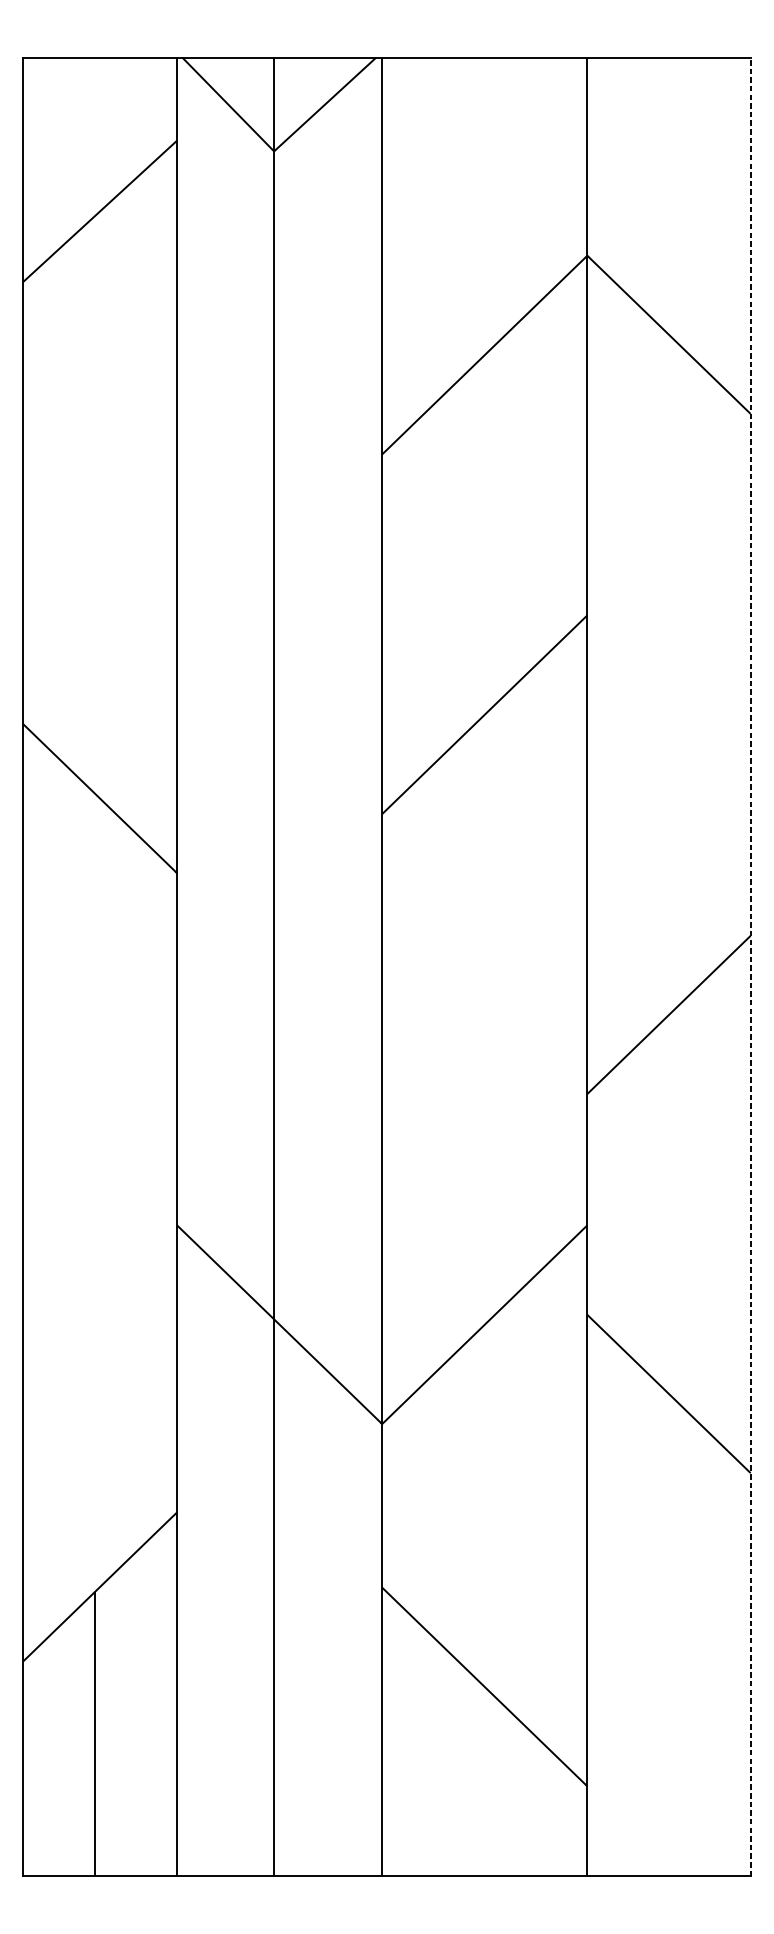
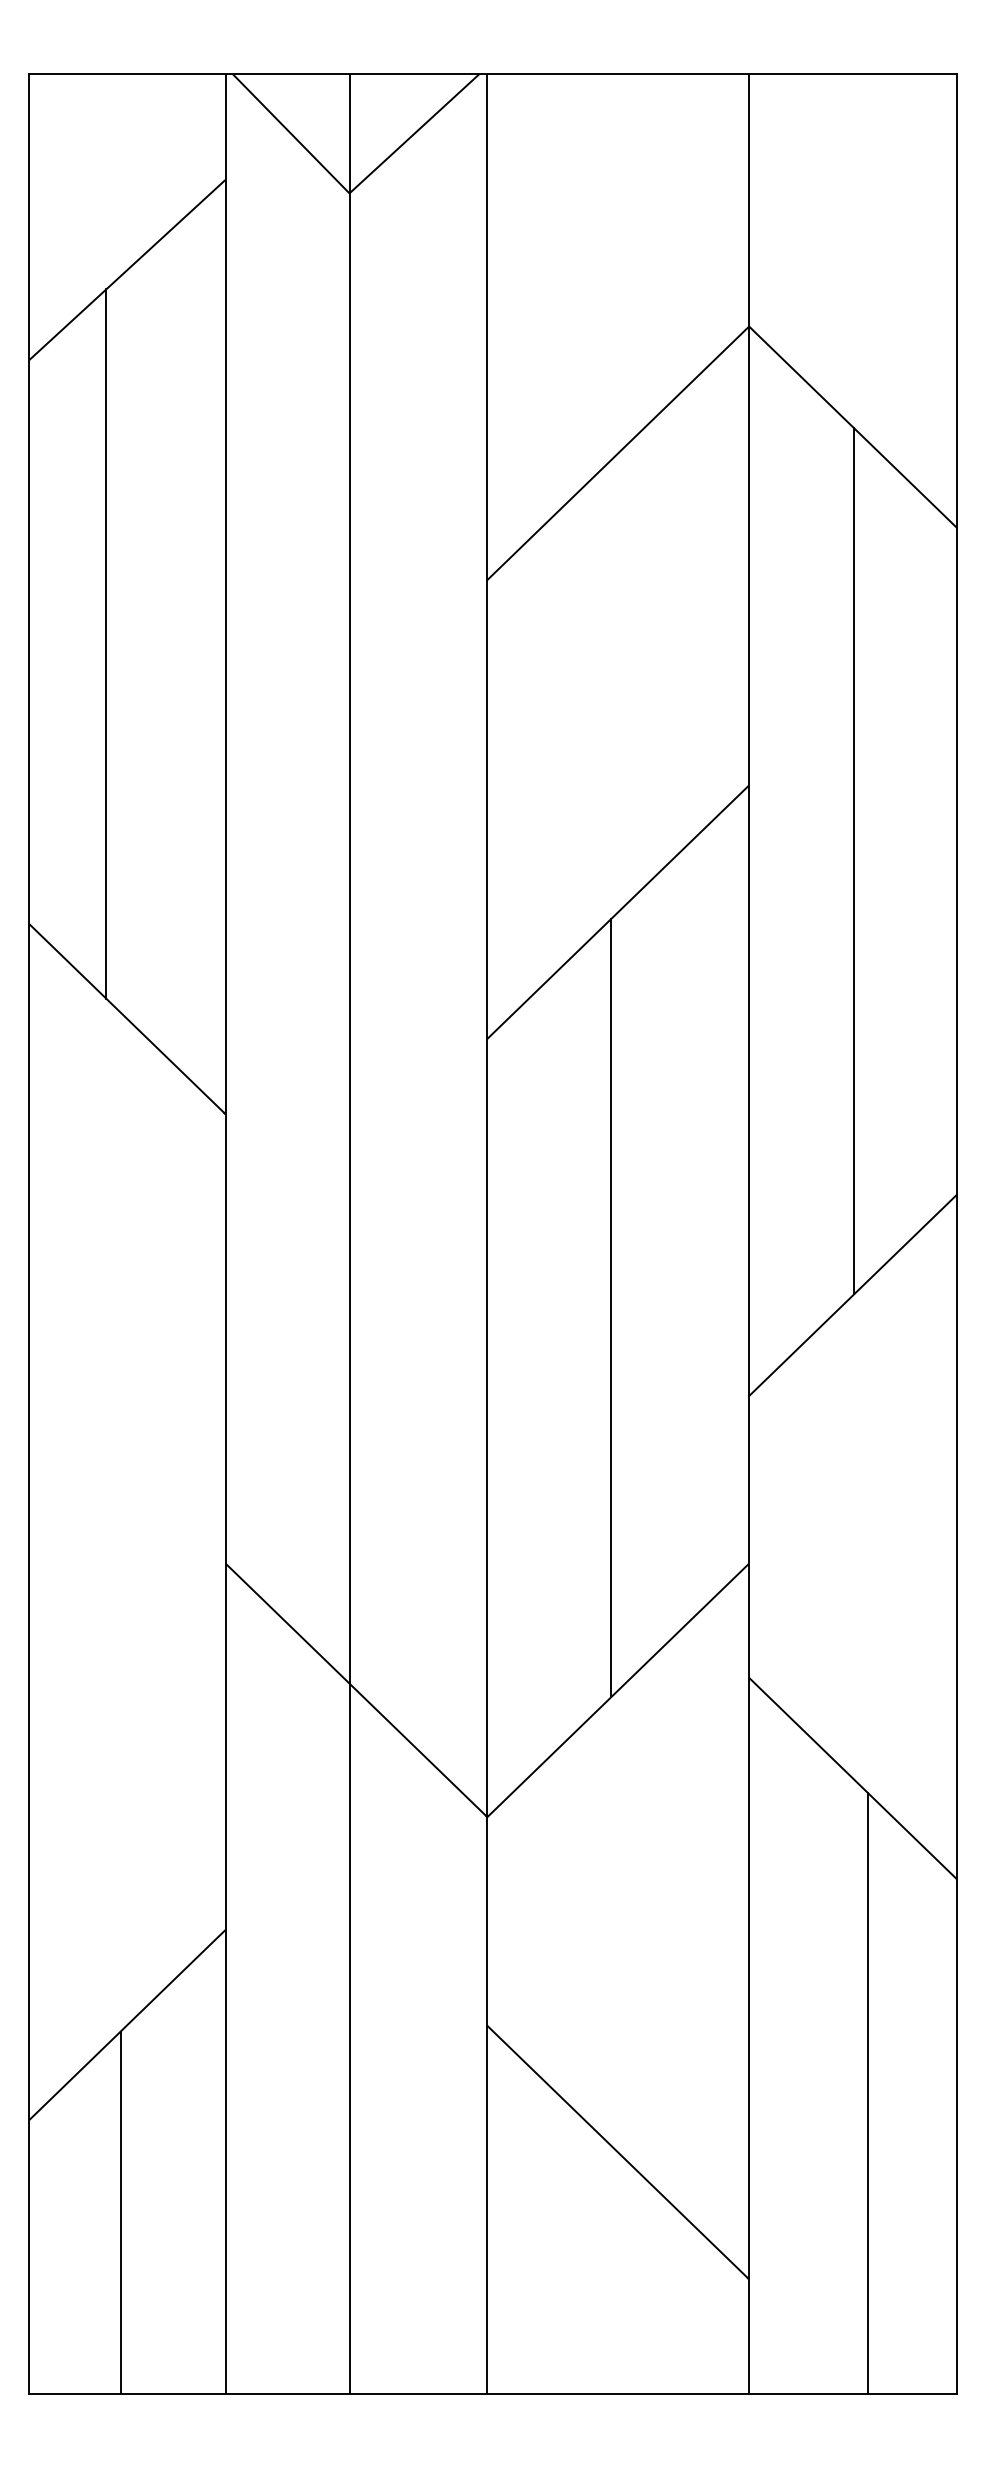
line: (83, 504) -> (106, 643), added
line: (669, 675) -> (854, 861), added
line: (750, 966) -> (957, 1233), dashed -> solid
line: (479, 1024) -> (611, 1307), added
line: (680, 1640) -> (867, 2093), added

